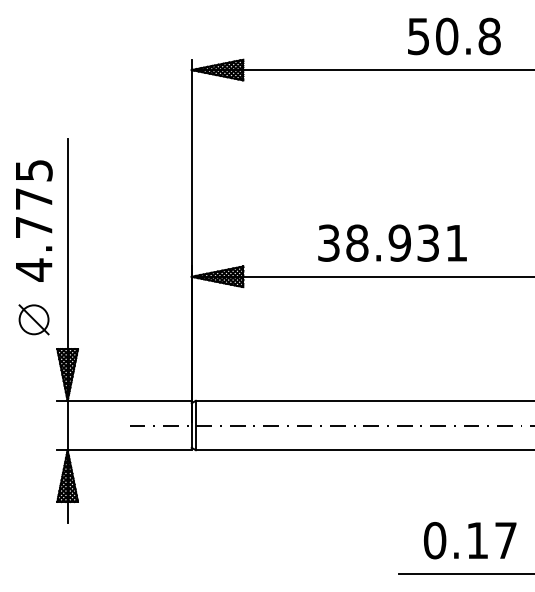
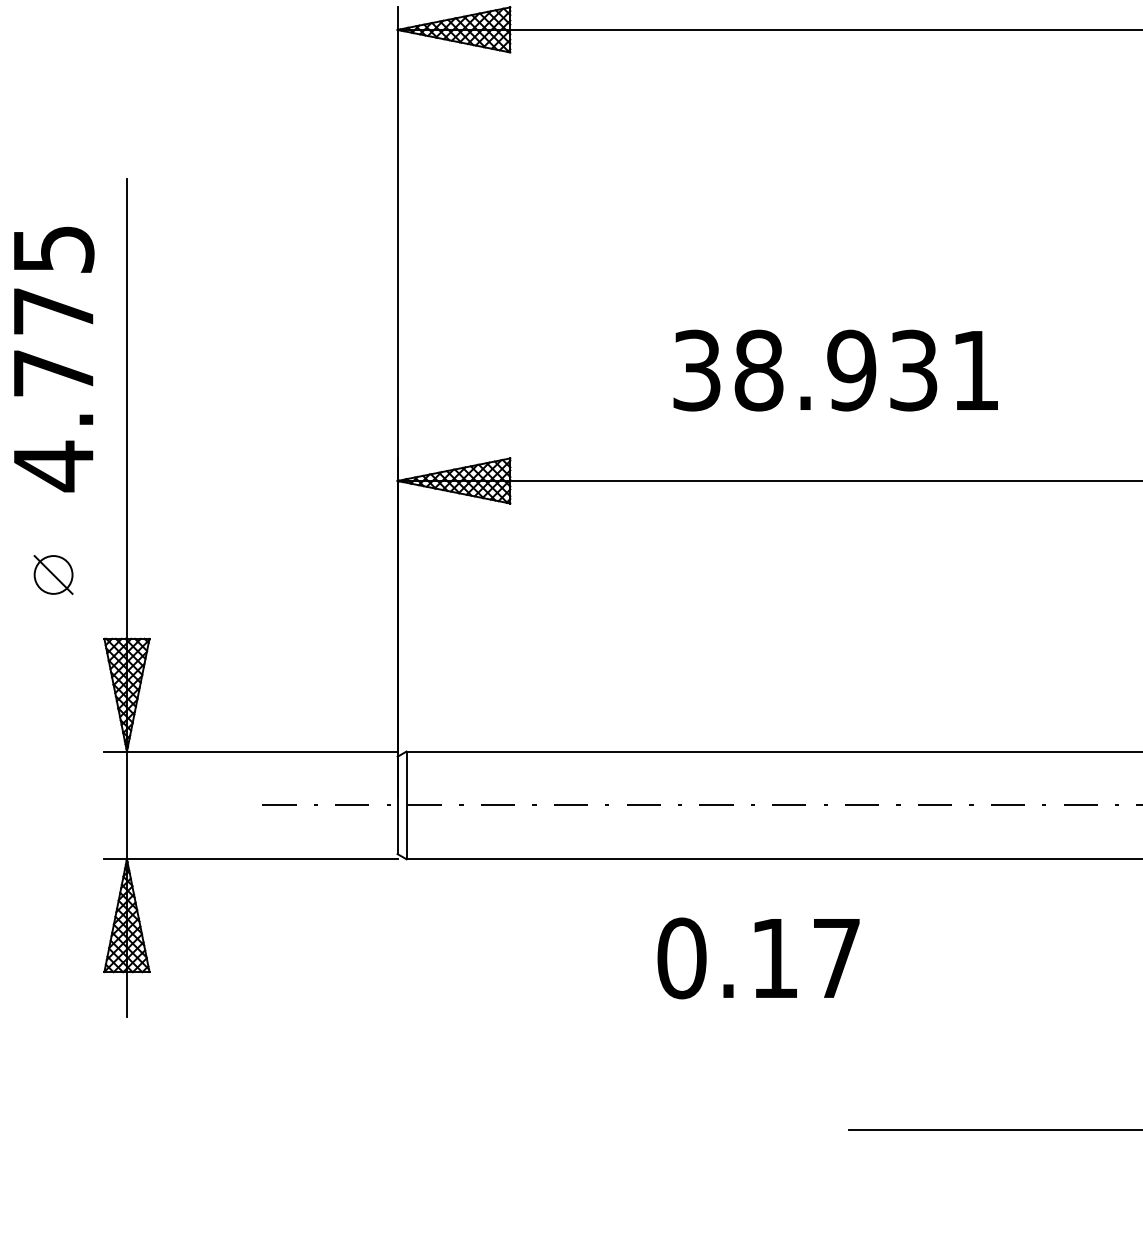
text: (392, 242) -> (835, 369), moved
part: (33, 319) -> (52, 574), size x0.6
text: (470, 540) -> (759, 958), moved

